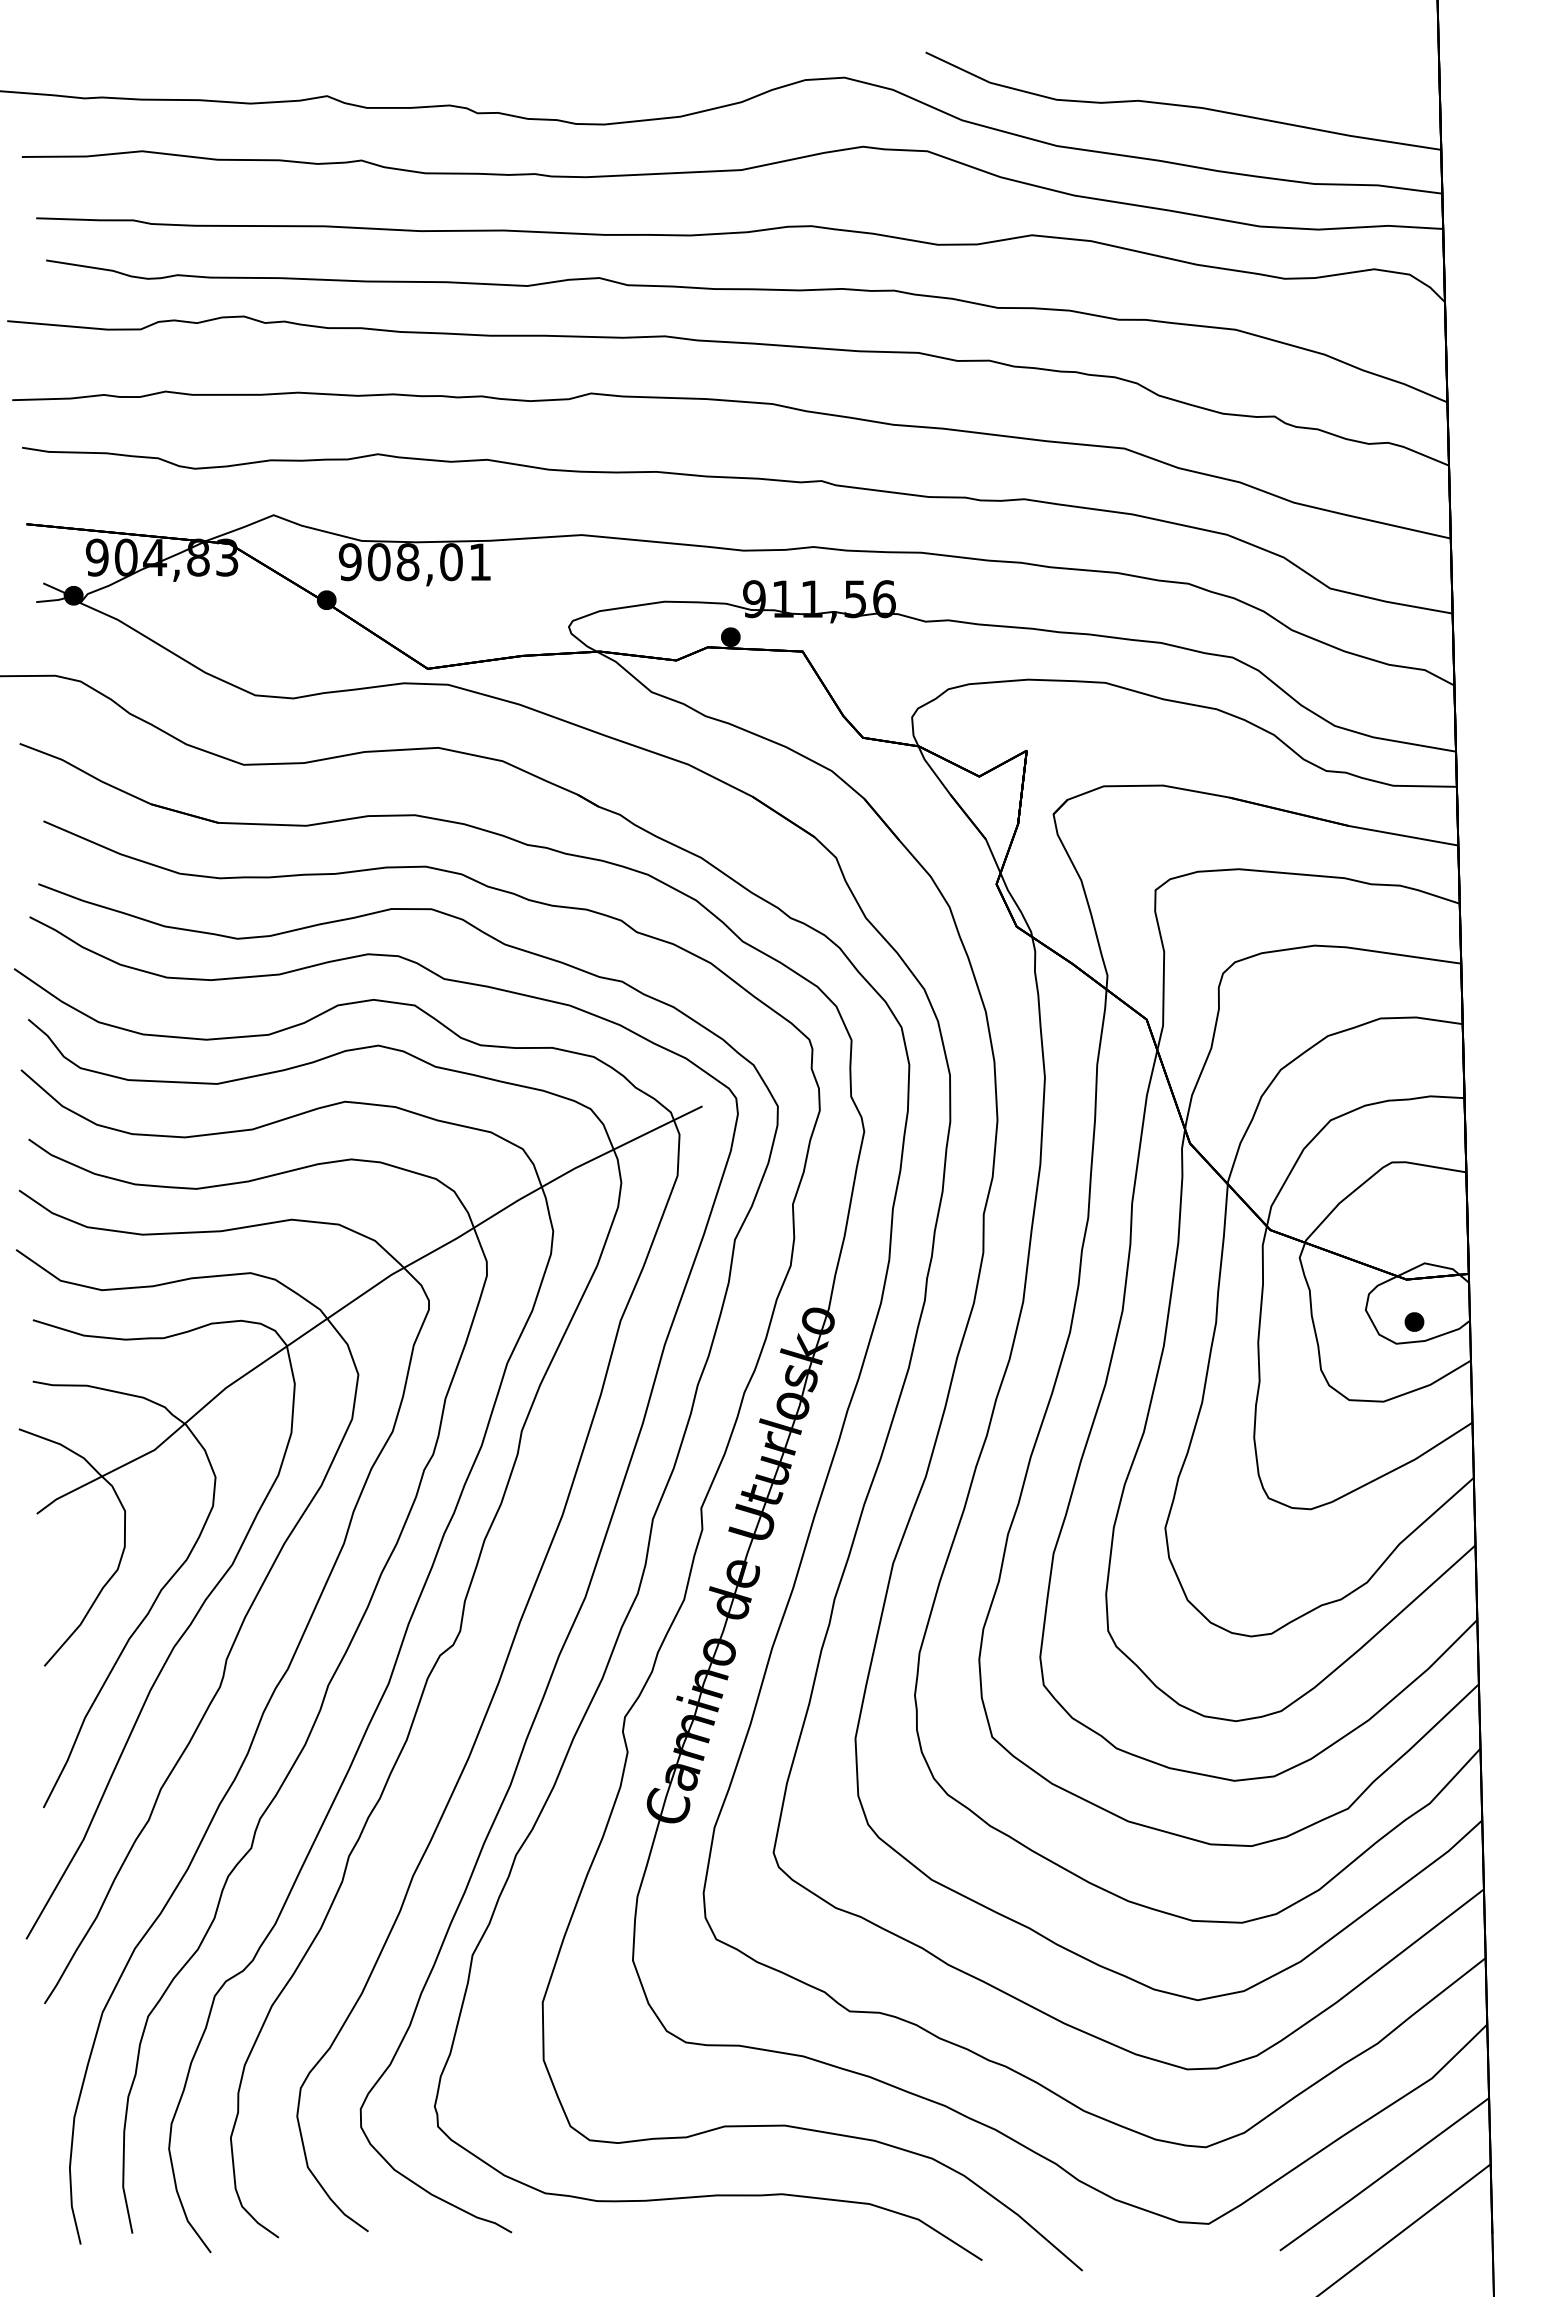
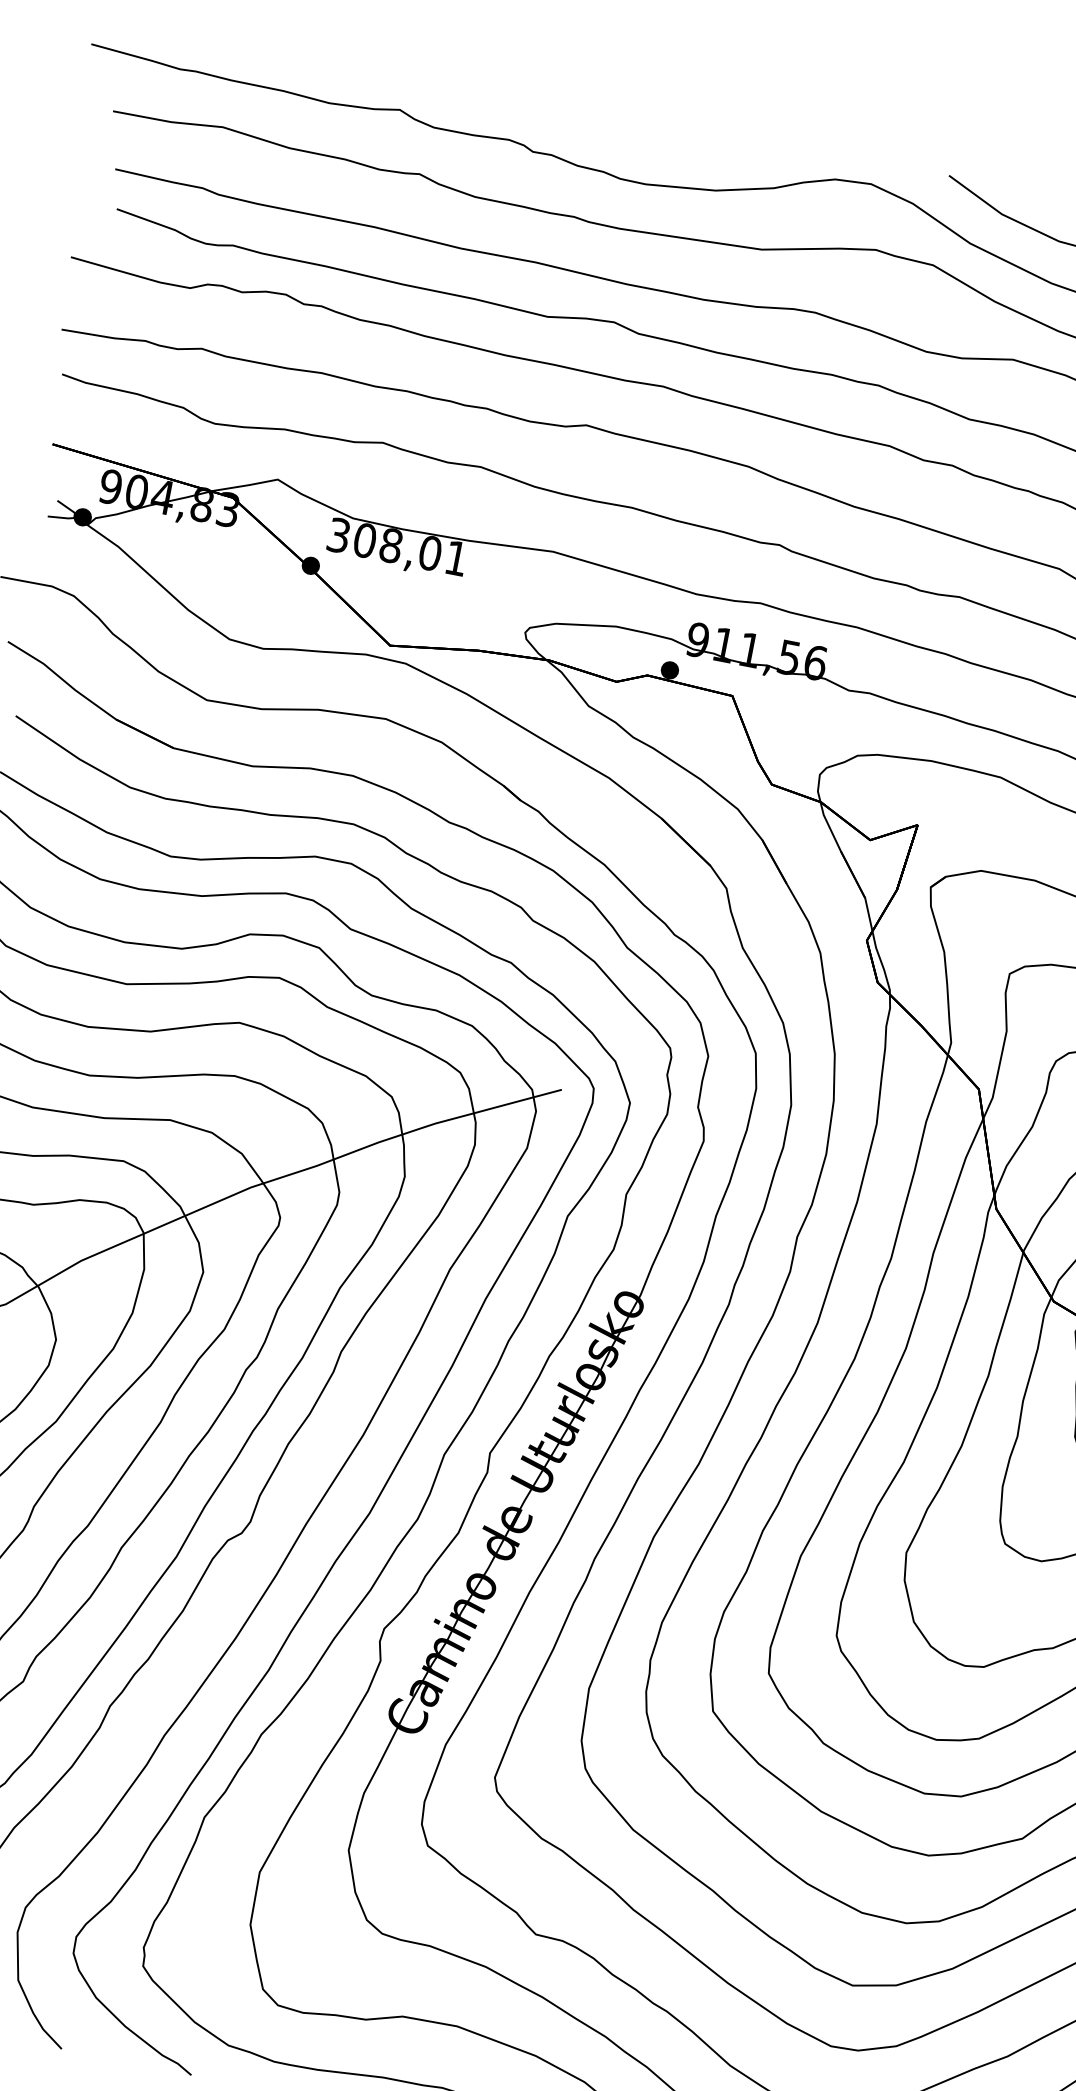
text: (349, 562) -> (338, 535), 908,01 -> 308,01

